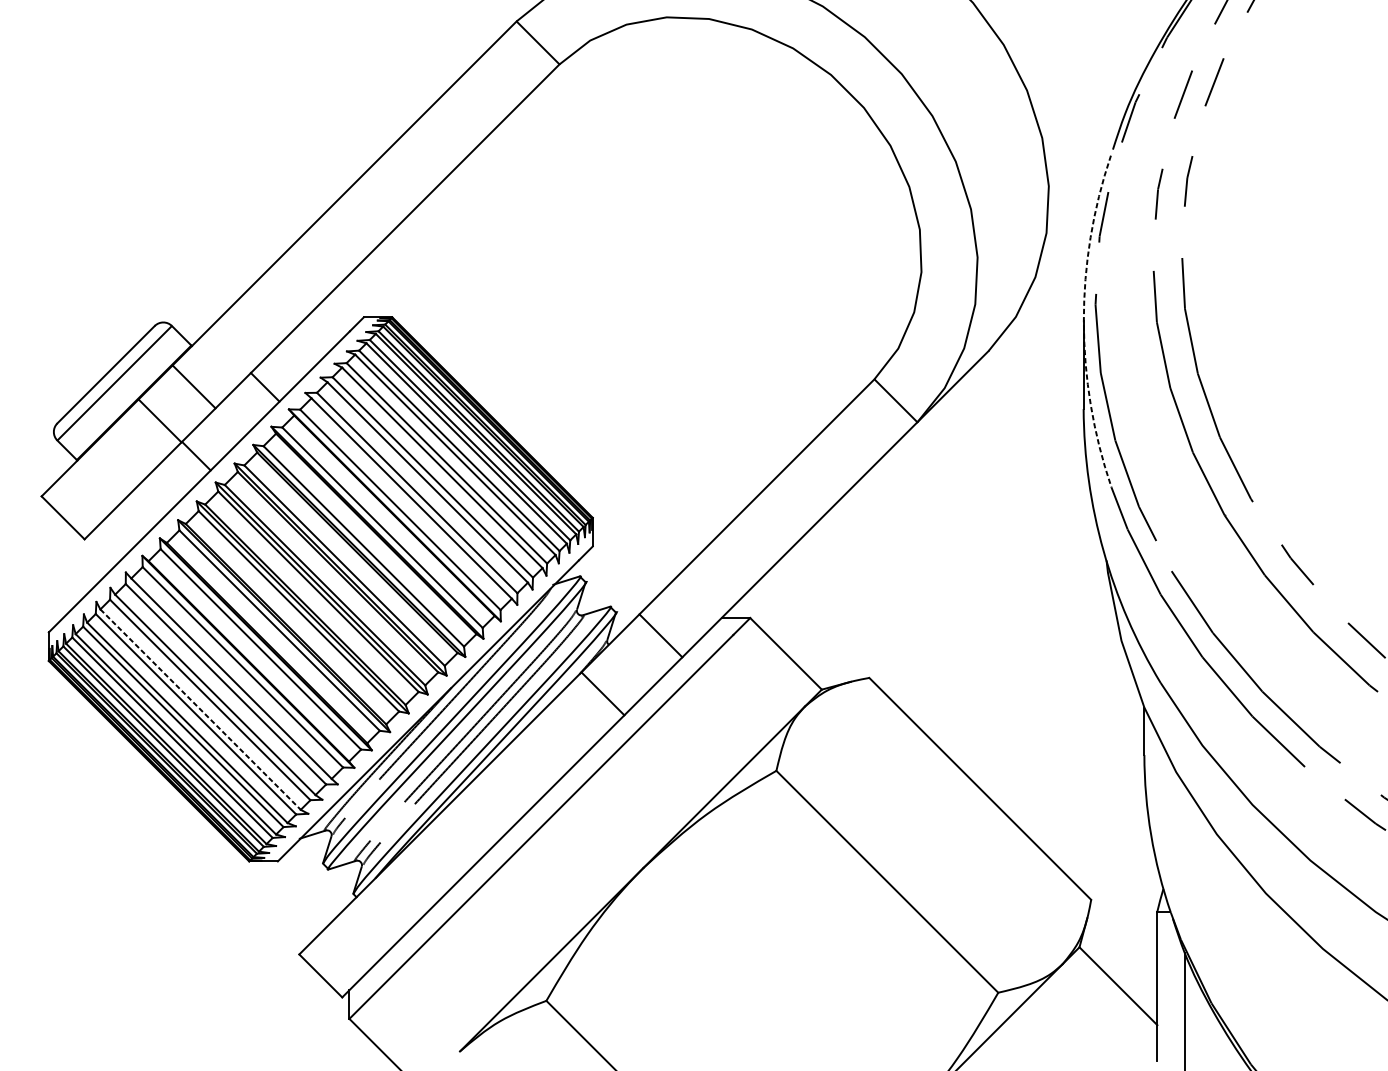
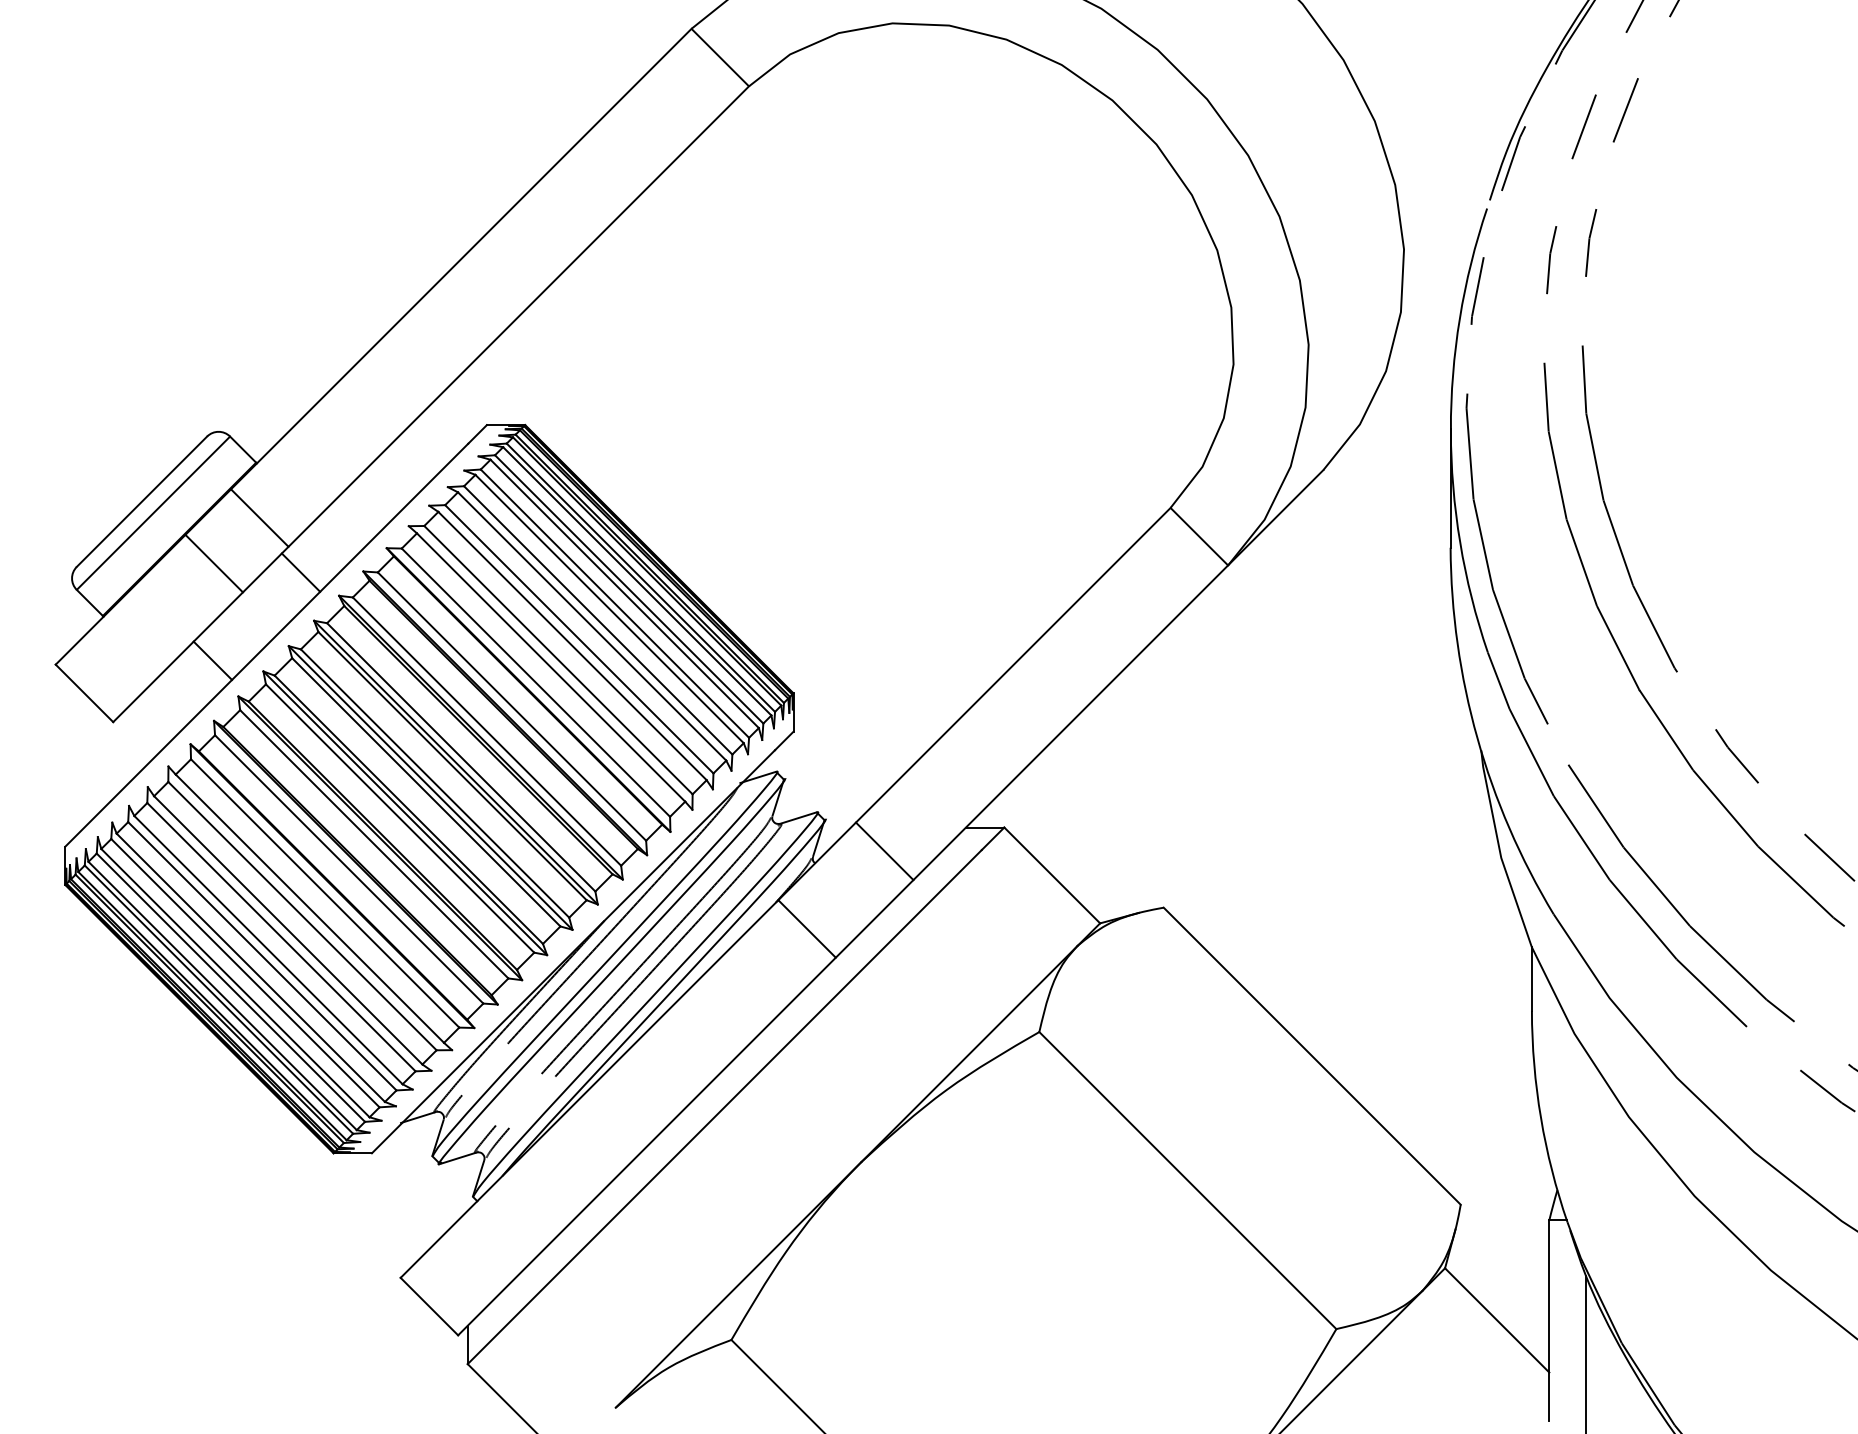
arc: (1083, 321) -> (1450, 430), dashed -> solid
line: (264, 387) -> (300, 572), moved
line: (196, 455) -> (212, 660), moved
line: (200, 709) -> (268, 950), dashed -> solid

